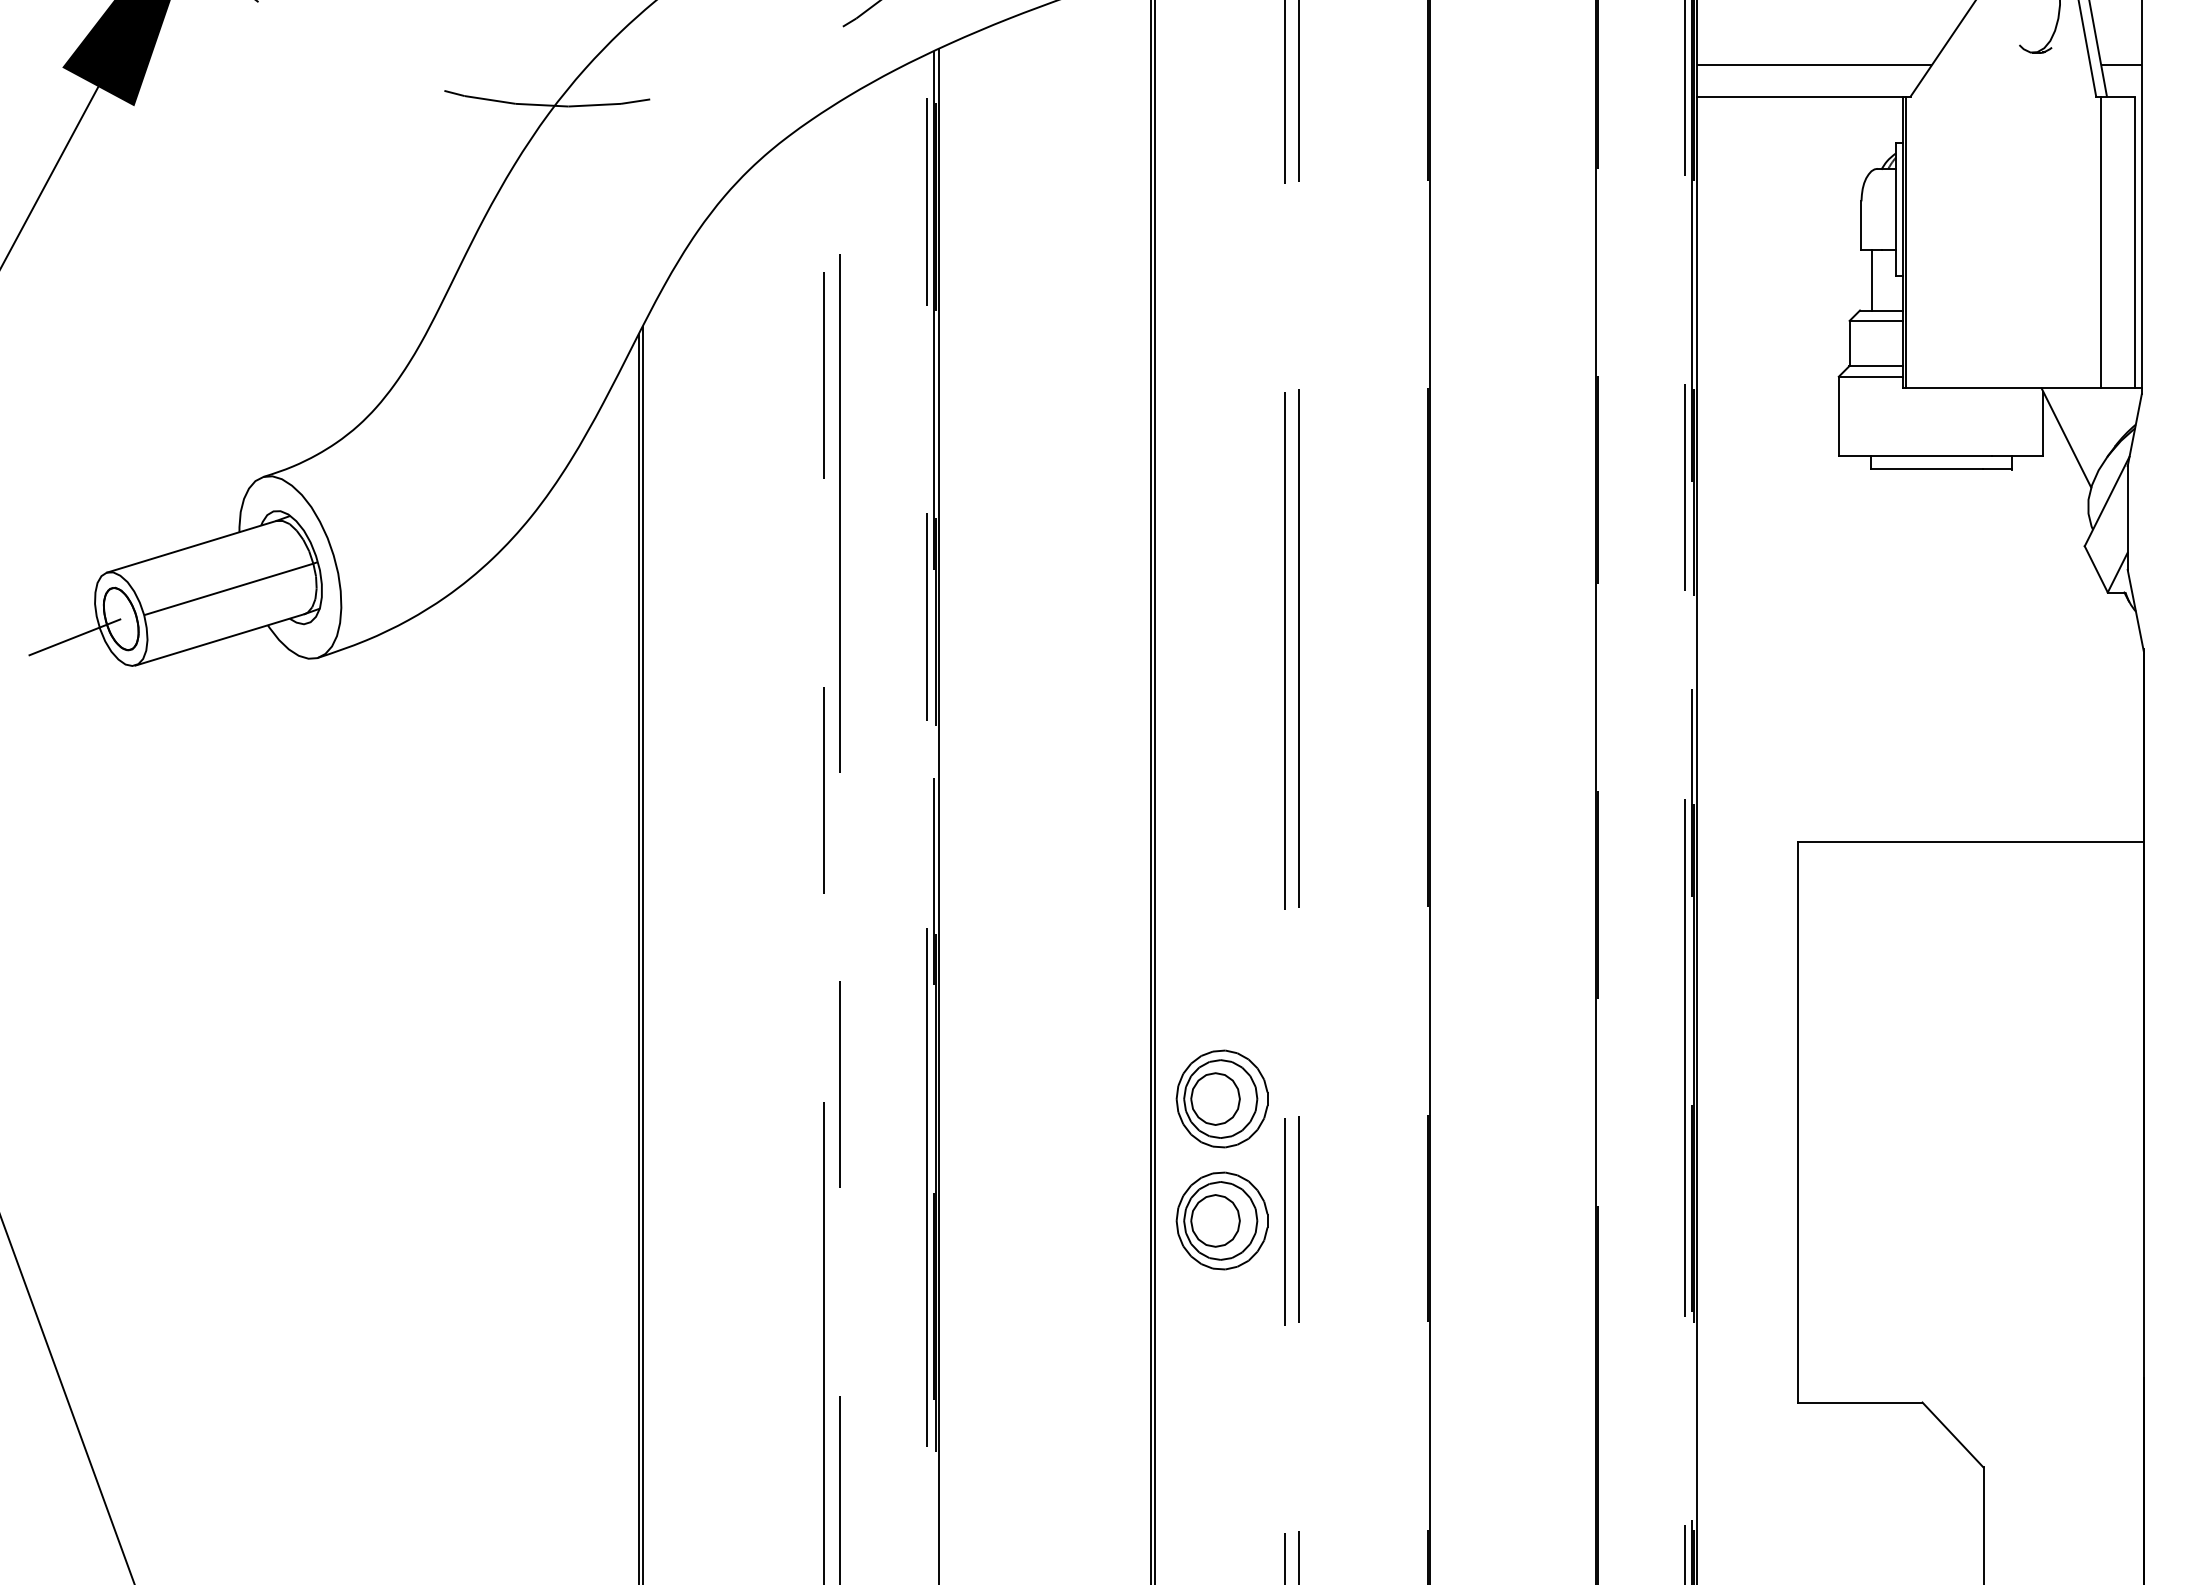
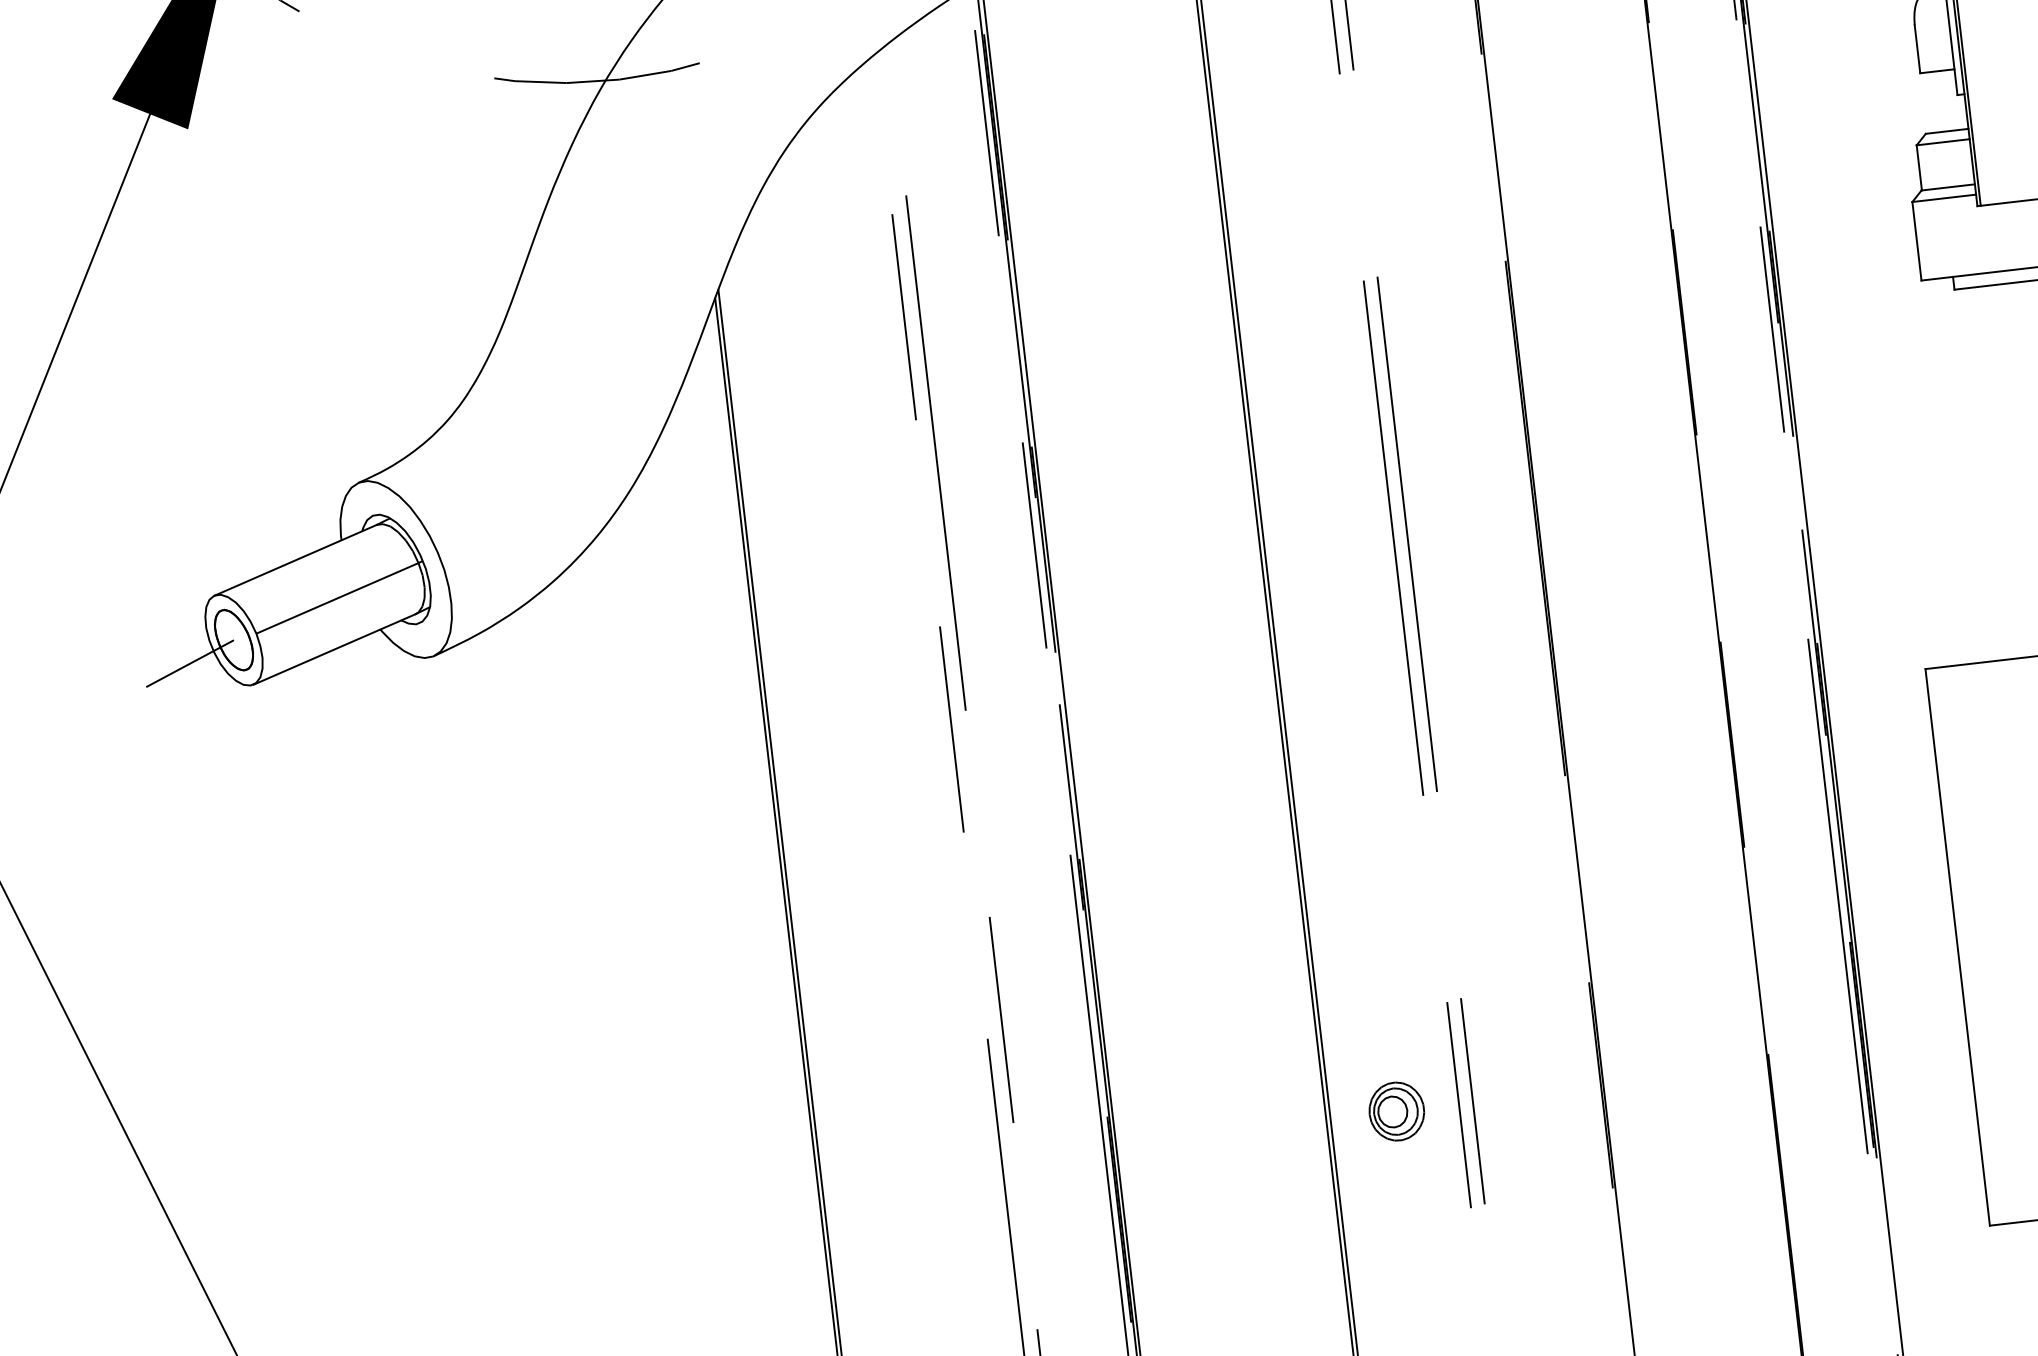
line: (1872, 279) -> (1934, 101), removed
part: (1221, 1098) -> (1382, 989), removed
part: (1221, 1220) -> (1396, 1111), size x0.6

